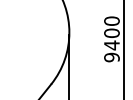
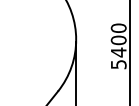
text: (111, 57) -> (118, 64), 9400 -> 5400

